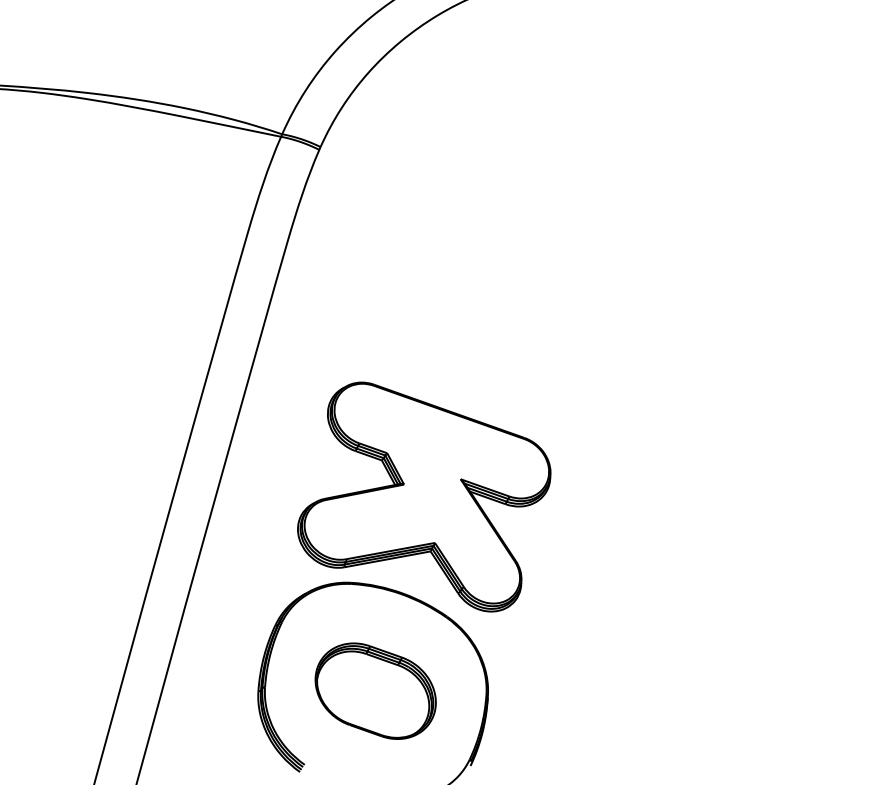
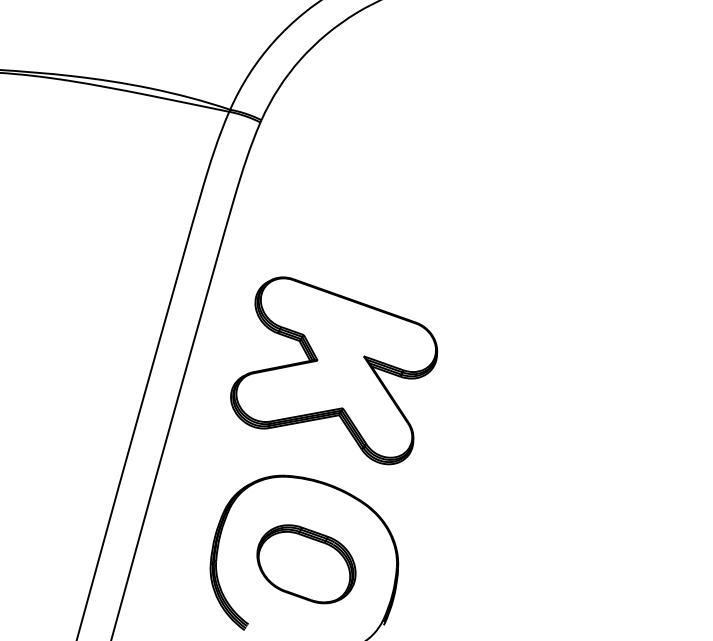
part: (424, 496) -> (334, 370), moved

